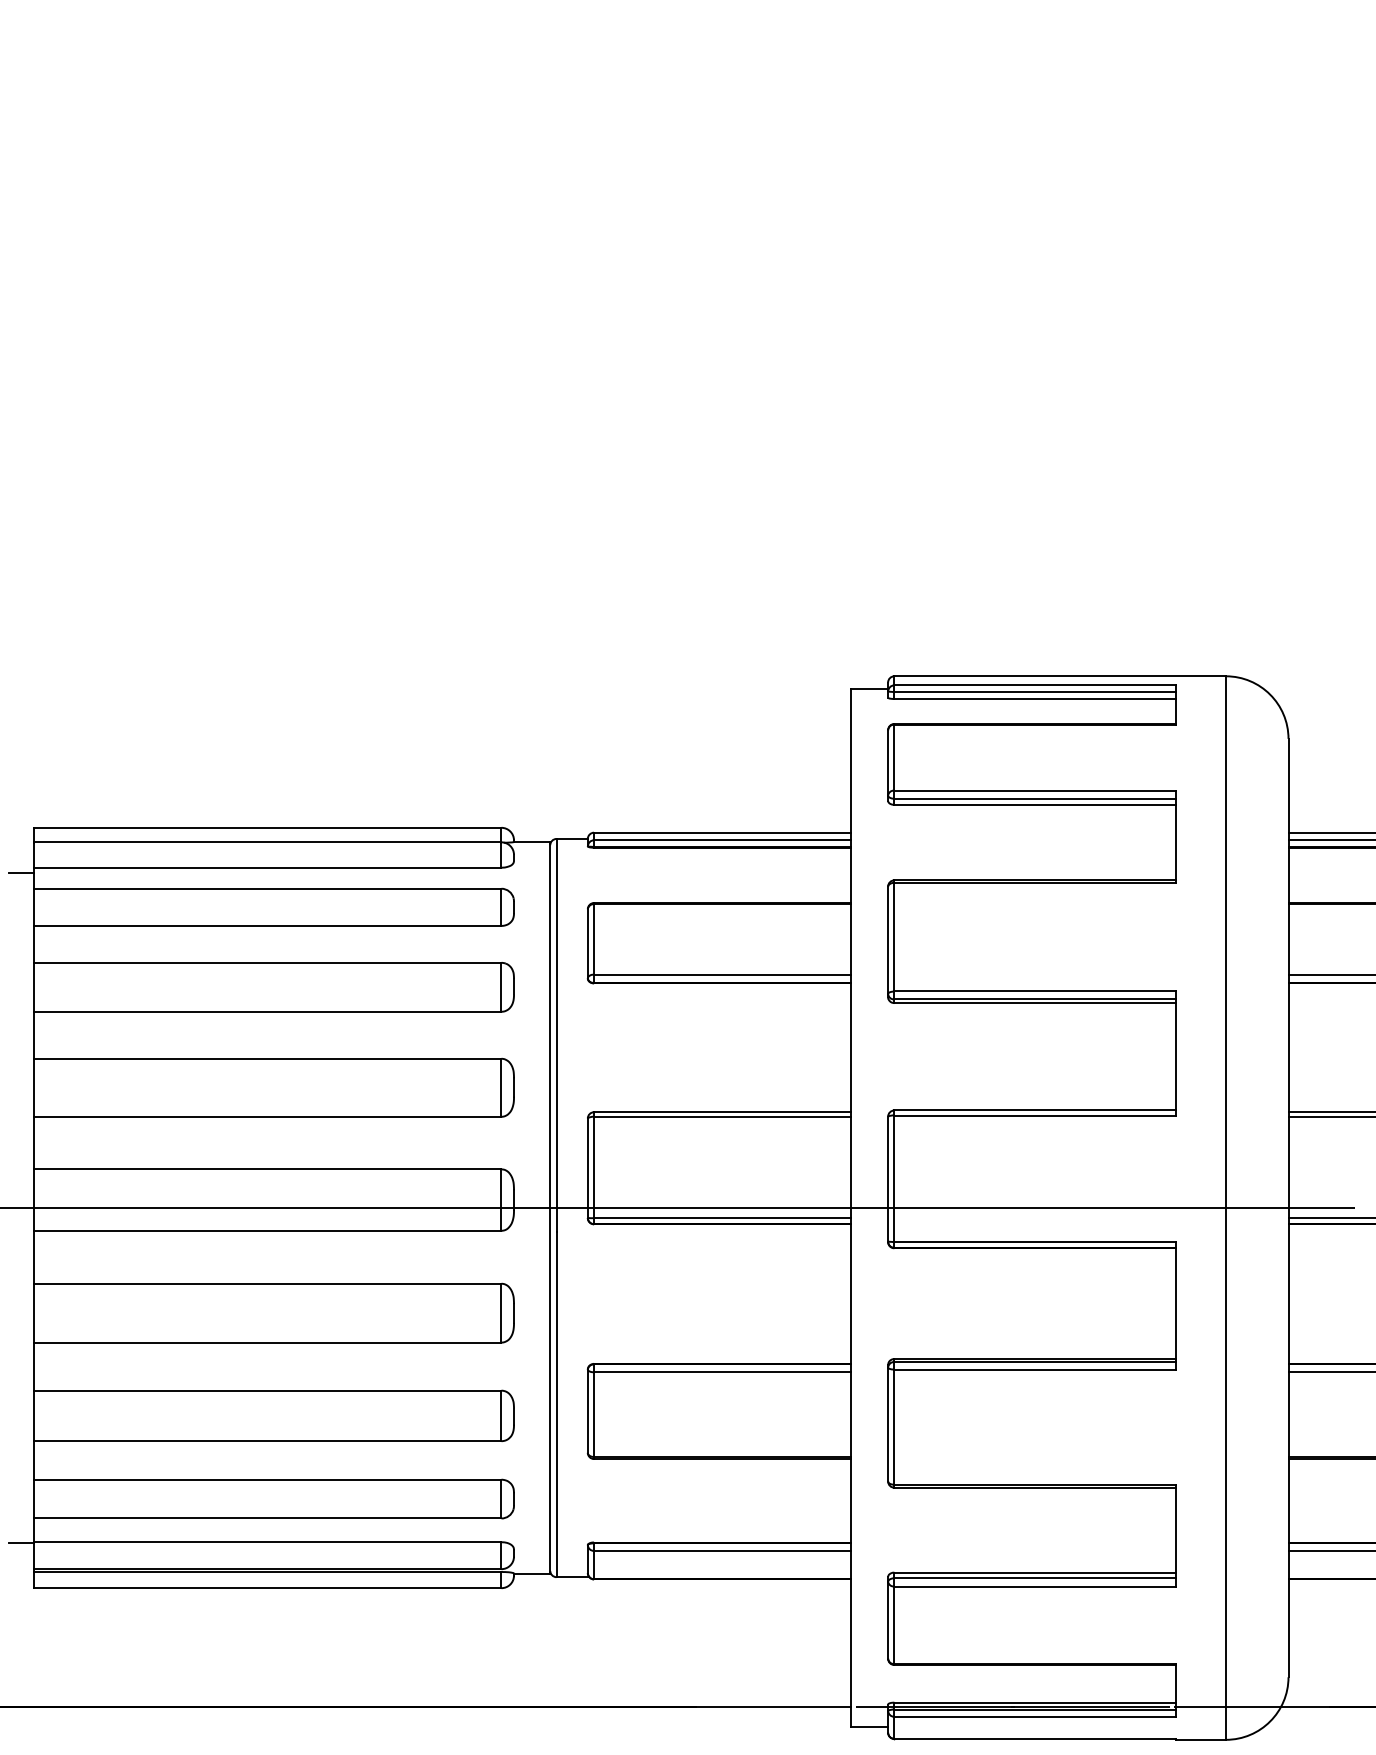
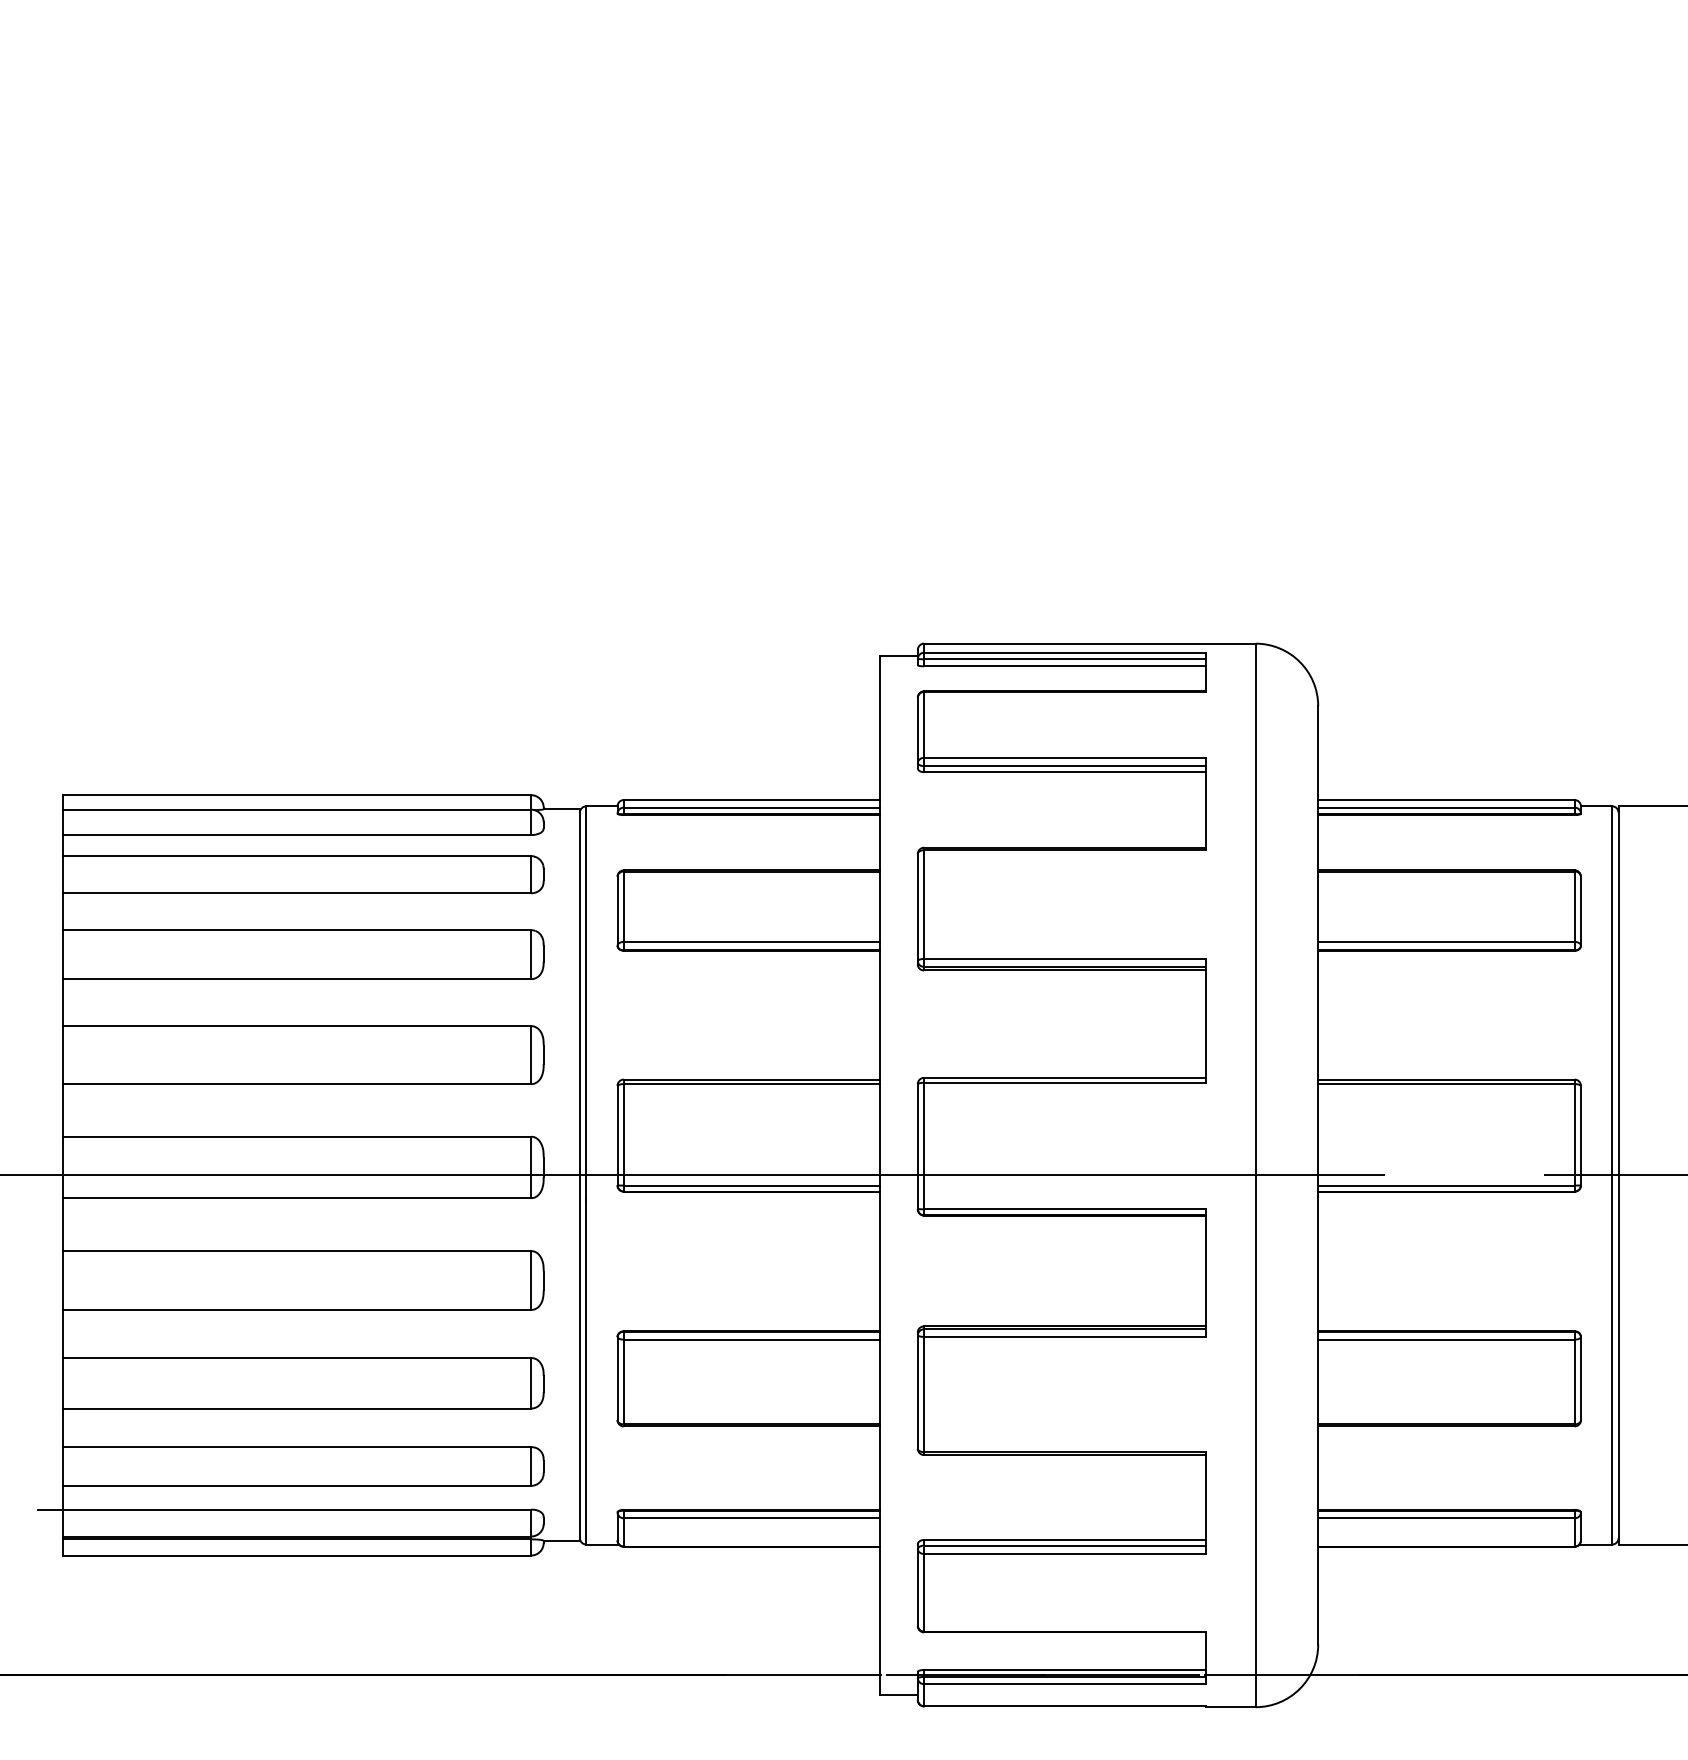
line: (20, 873) -> (50, 840), removed

